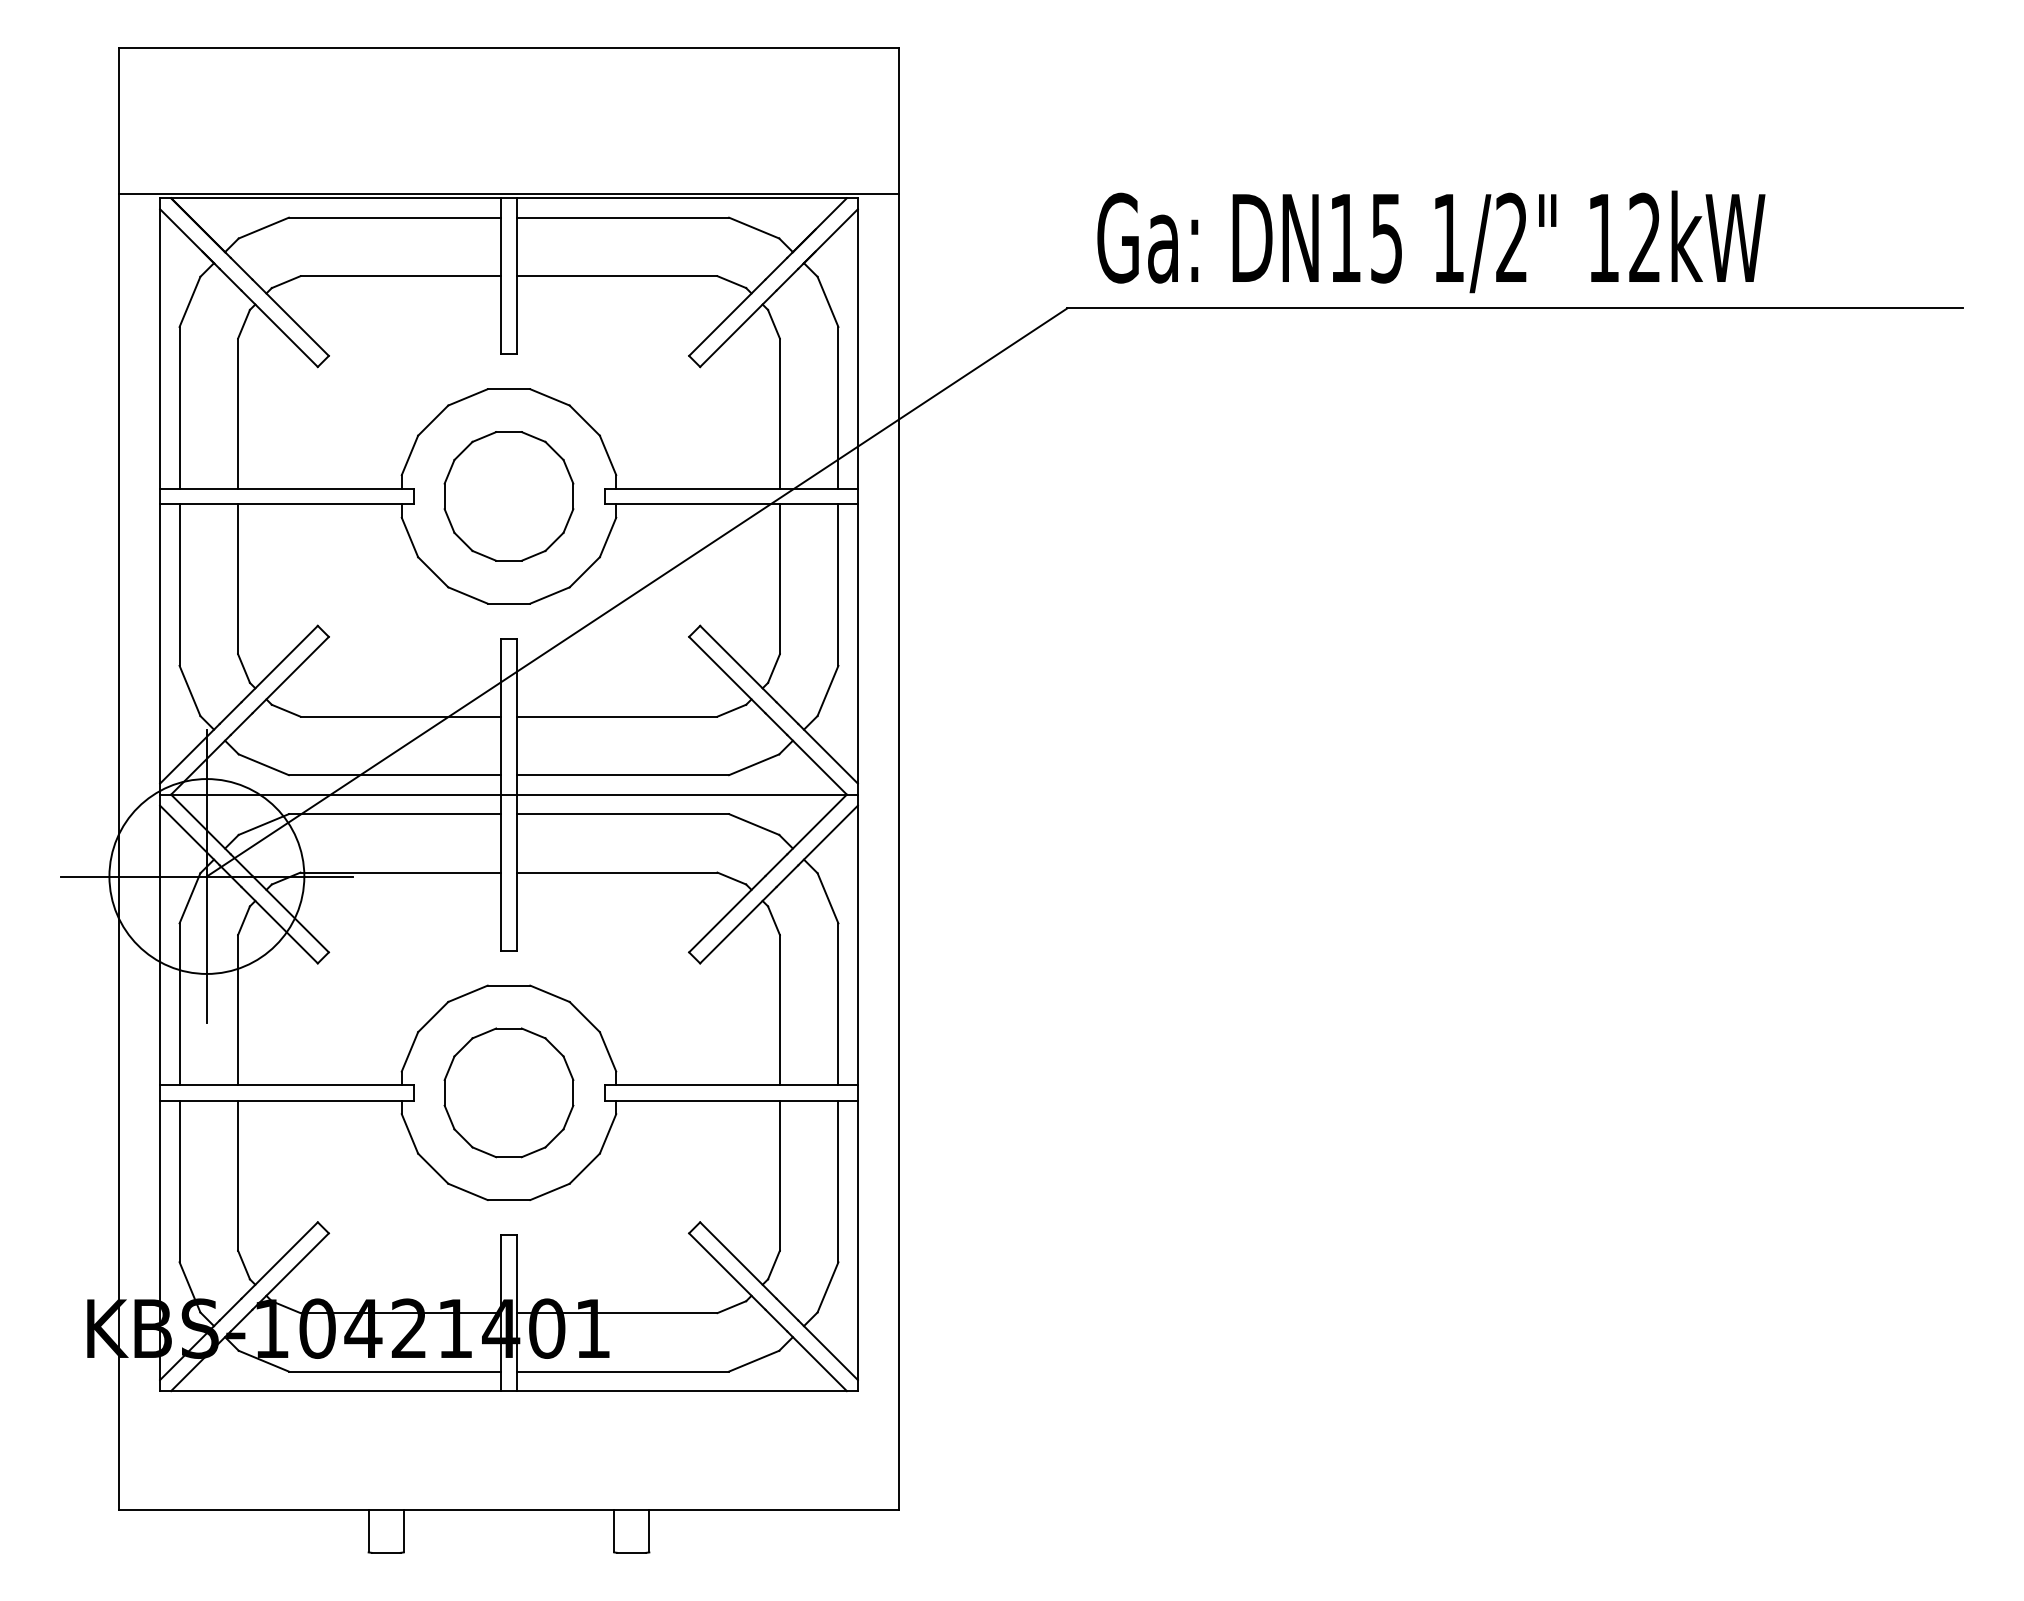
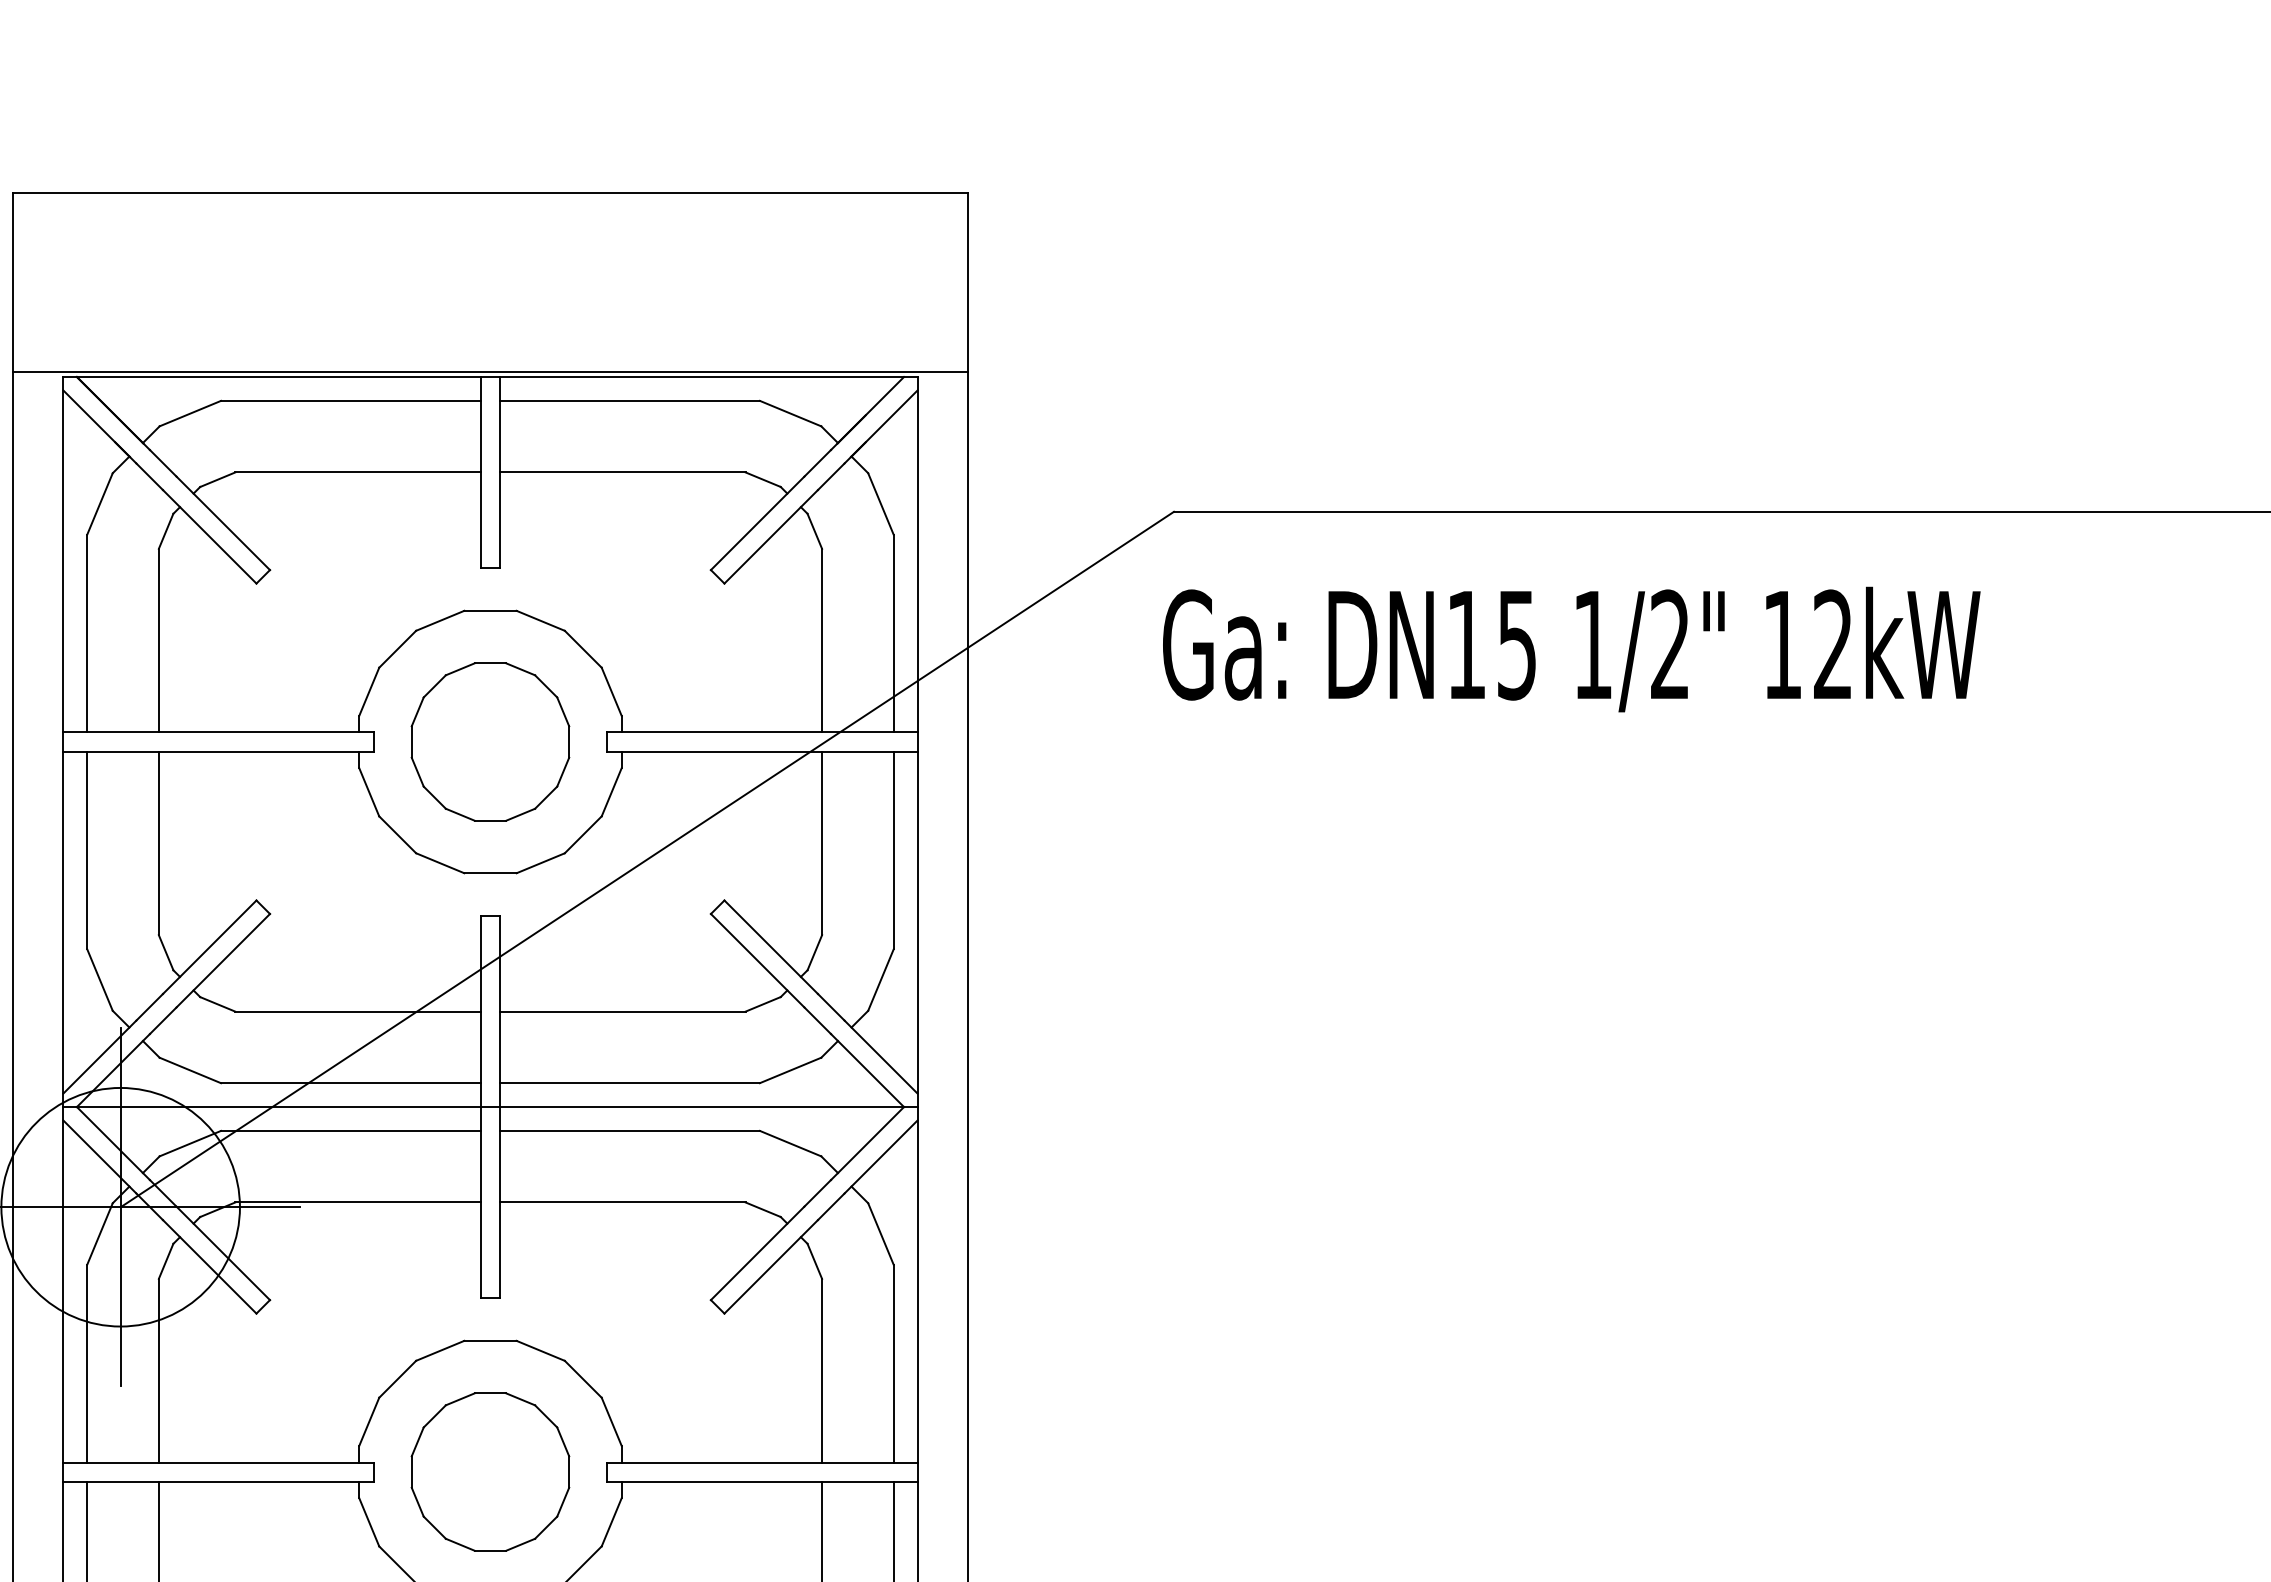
text: (1431, 241) -> (1571, 649), moved

